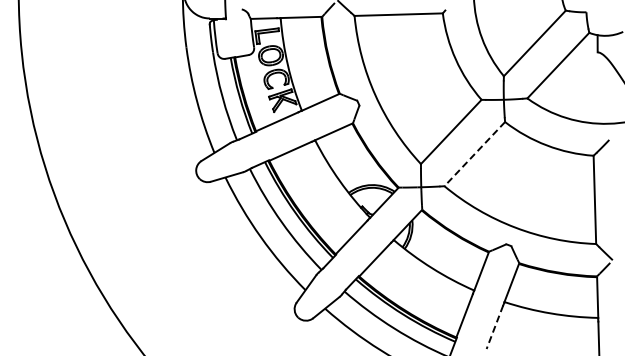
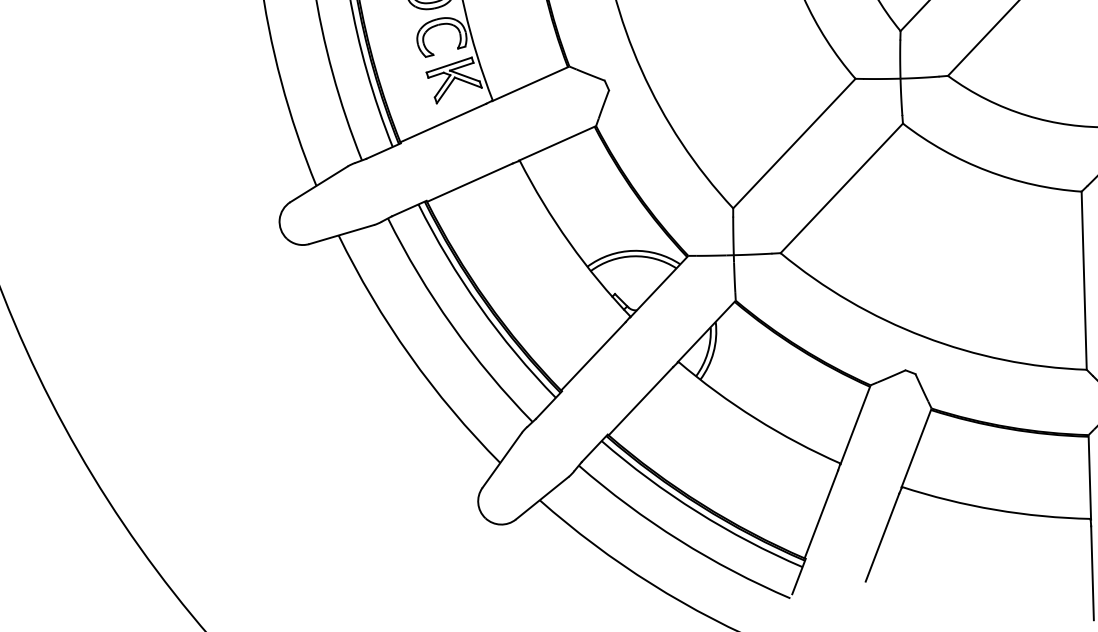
line: (474, 154) -> (841, 189), dashed -> solid
line: (494, 327) -> (881, 538), dashed -> solid

